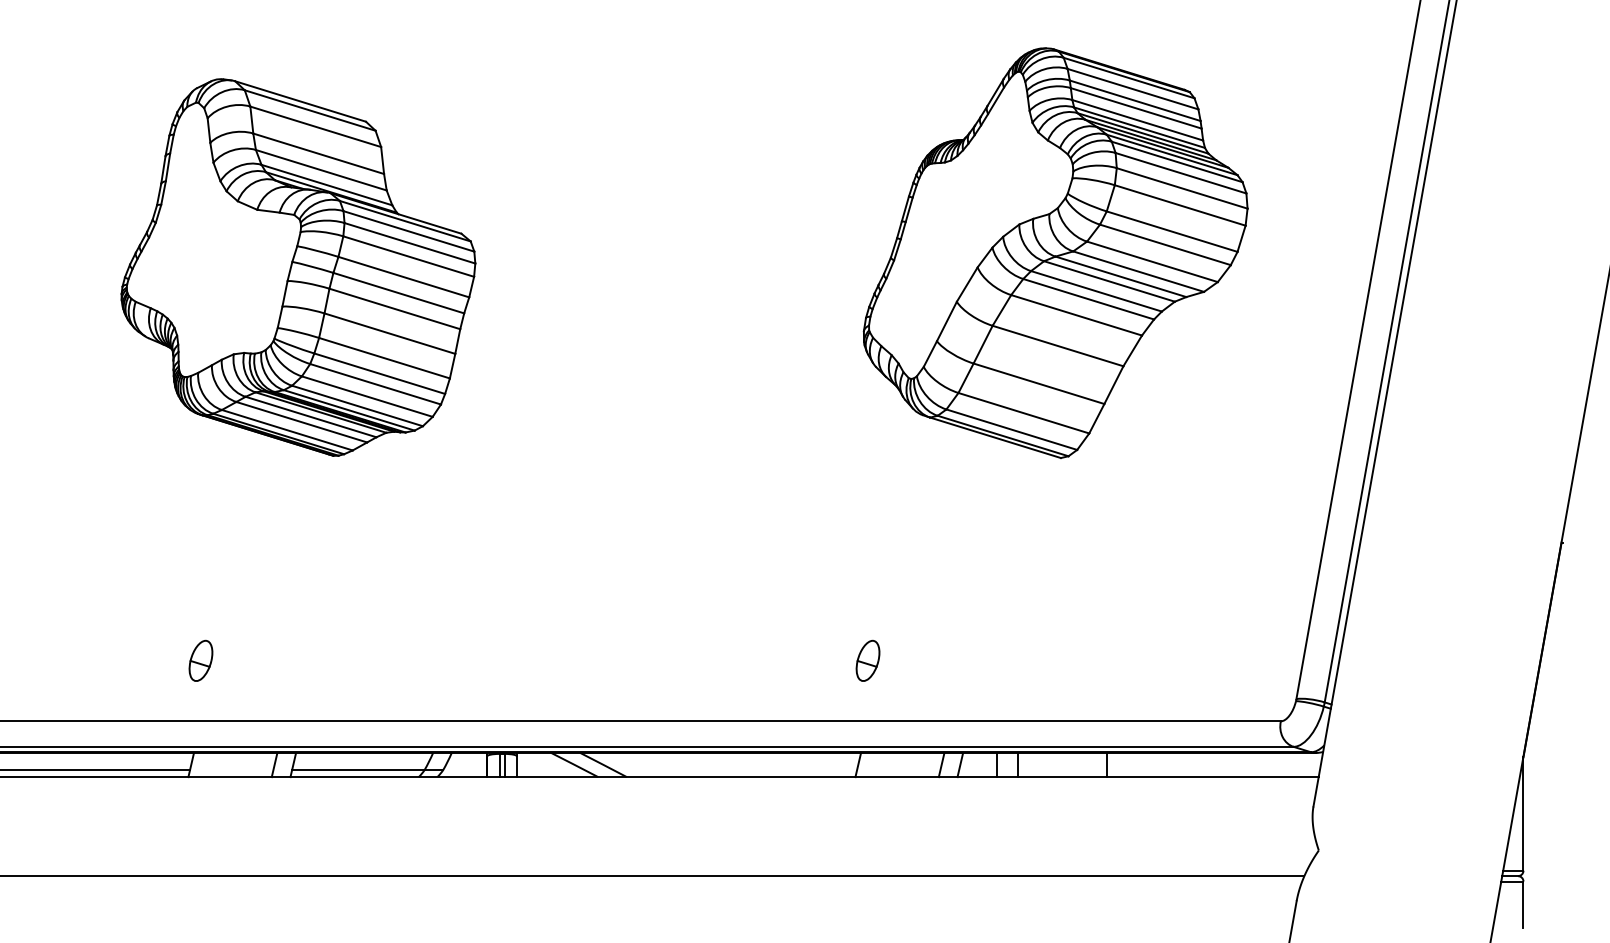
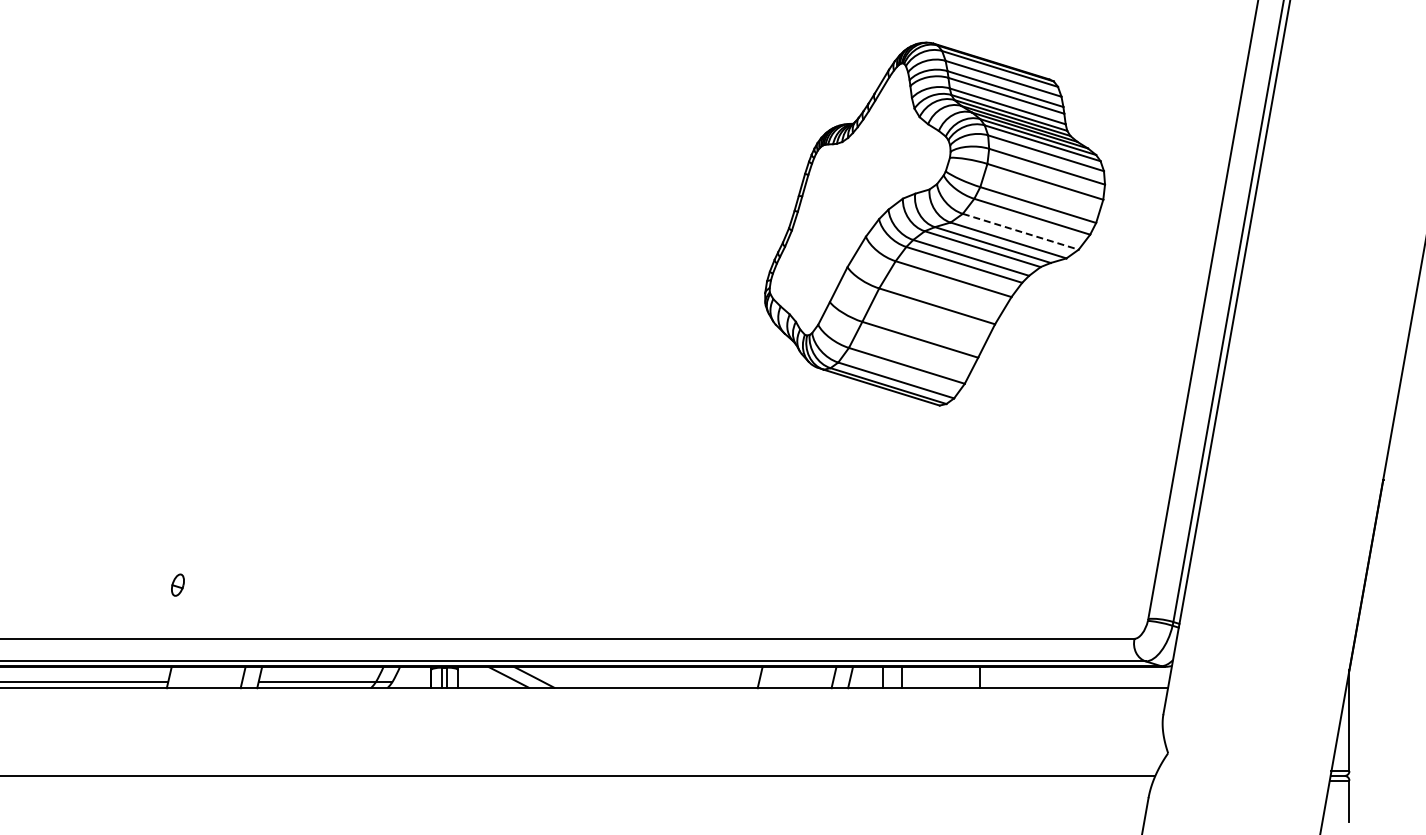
line: (1152, 261) -> (1020, 231), solid -> dashed
part: (297, 267) -> (263, 236), removed
part: (200, 660) -> (177, 584), size x0.6
part: (867, 660) -> (768, 584), removed

